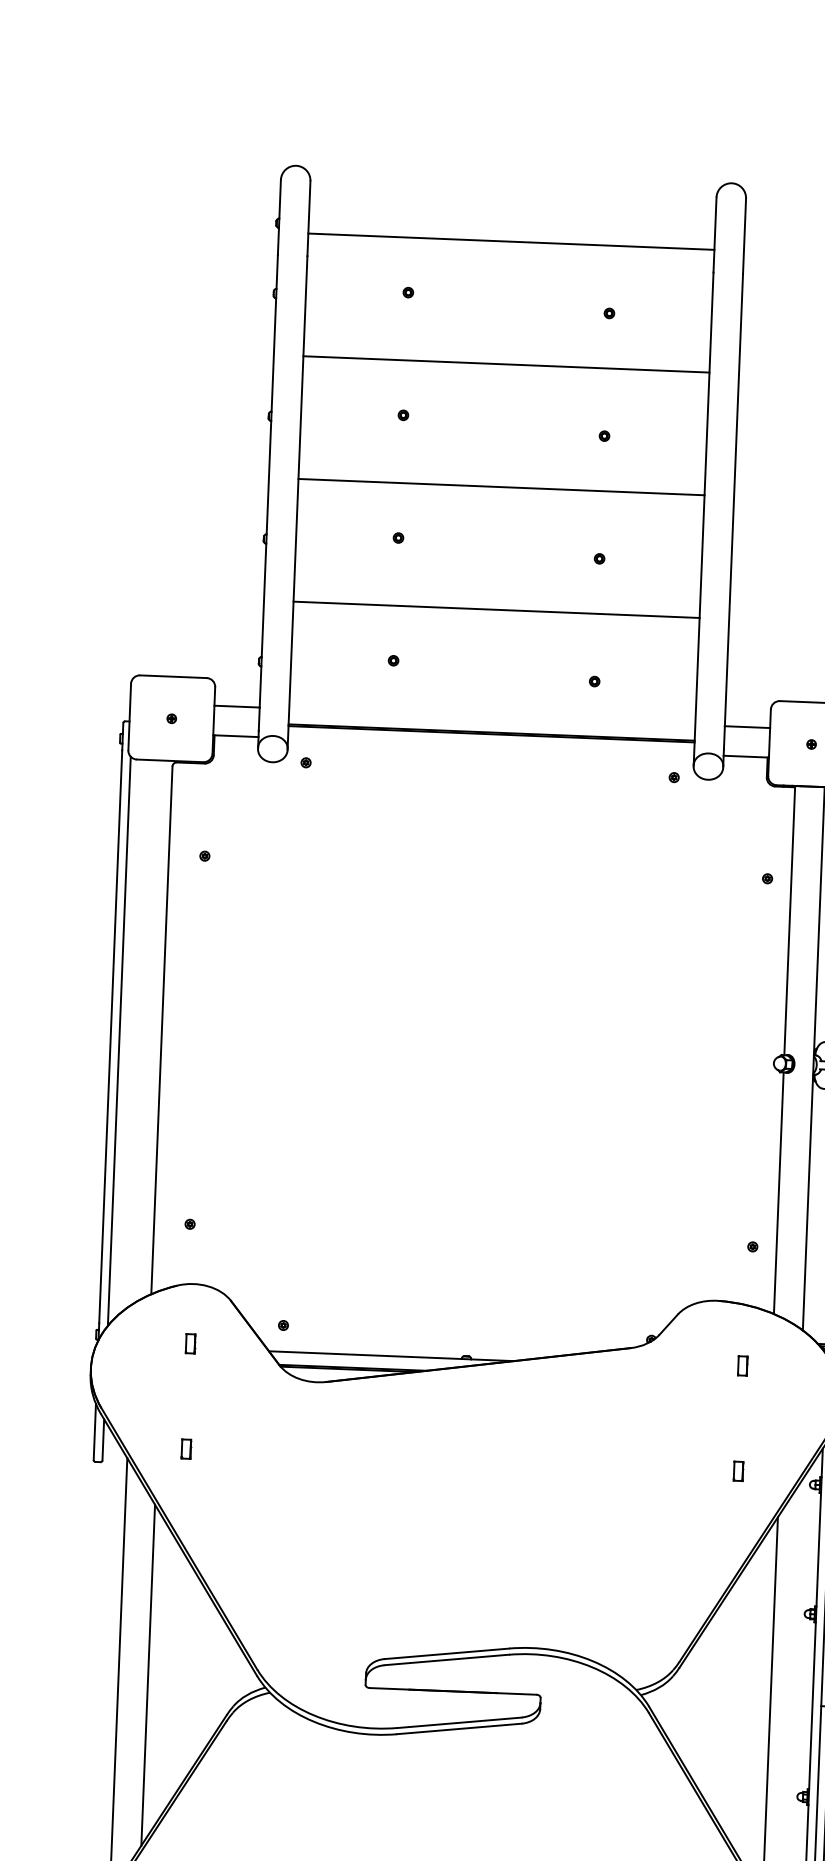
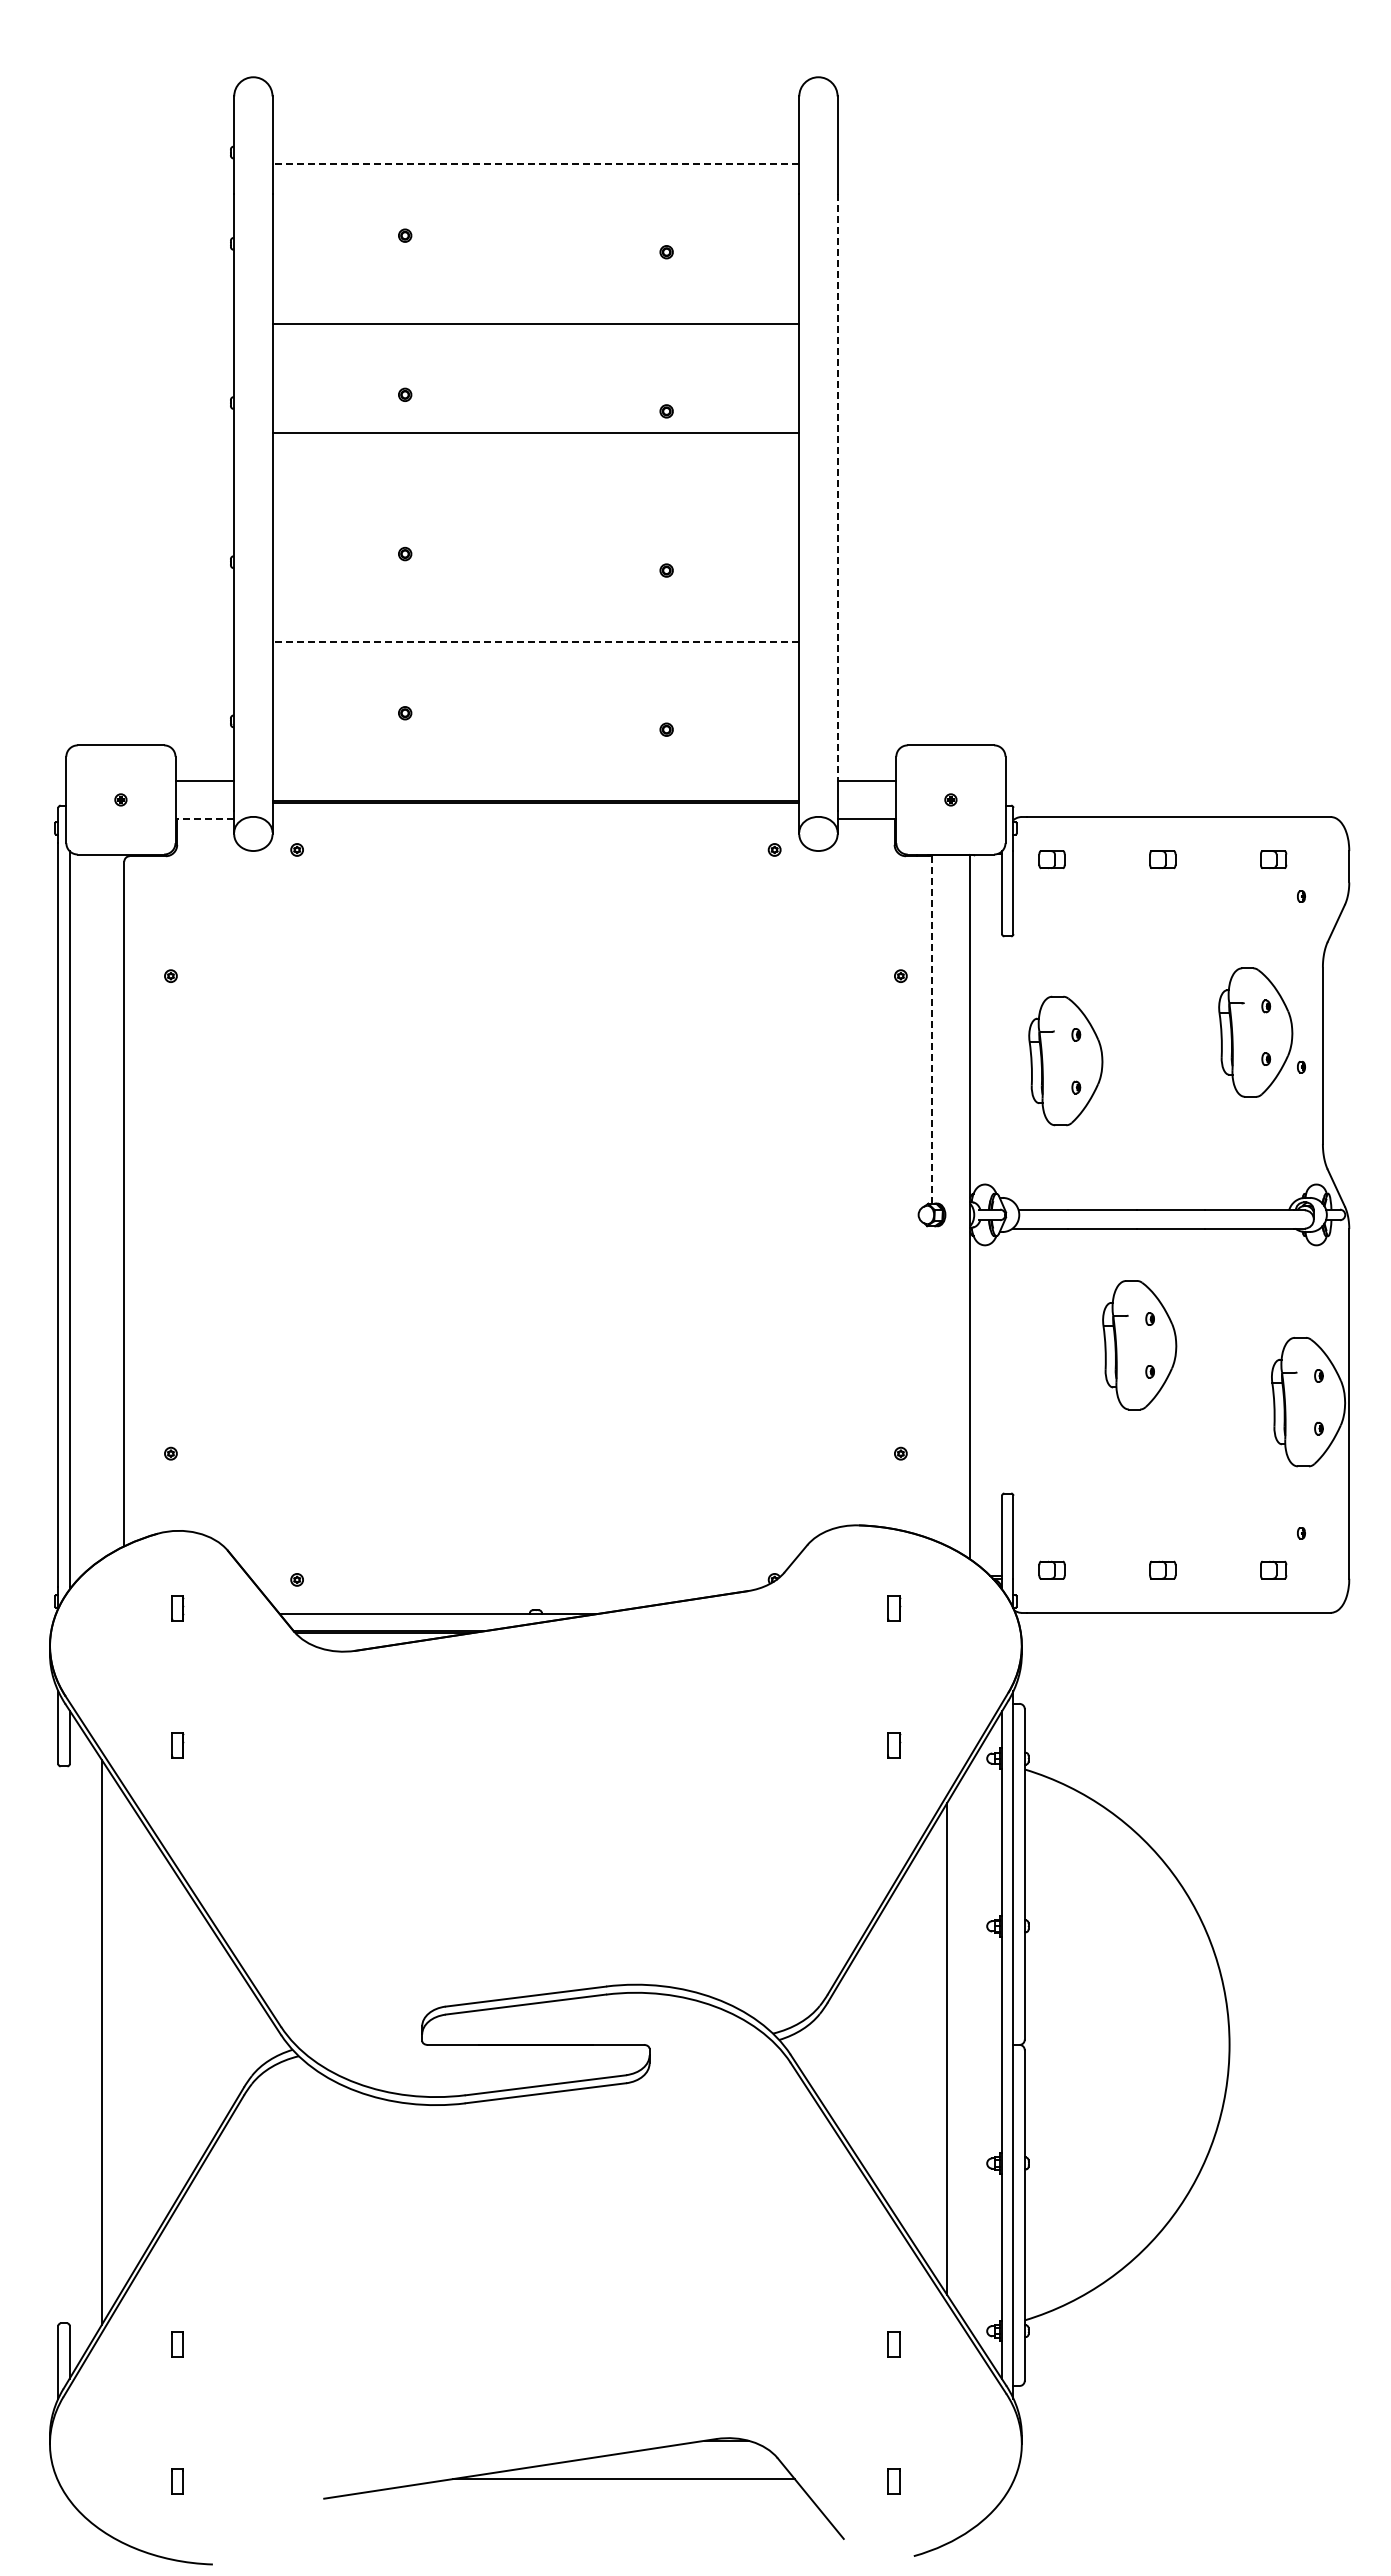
line: (511, 241) -> (535, 164), solid -> dashed
line: (501, 486) -> (535, 432), moved
line: (733, 500) -> (837, 487), solid -> dashed
line: (496, 609) -> (535, 641), solid -> dashed
line: (235, 736) -> (204, 819), solid -> dashed
line: (789, 920) -> (931, 1029), solid -> dashed
line: (778, 1192) -> (931, 1382), removed
line: (148, 1674) -> (140, 2039), removed

